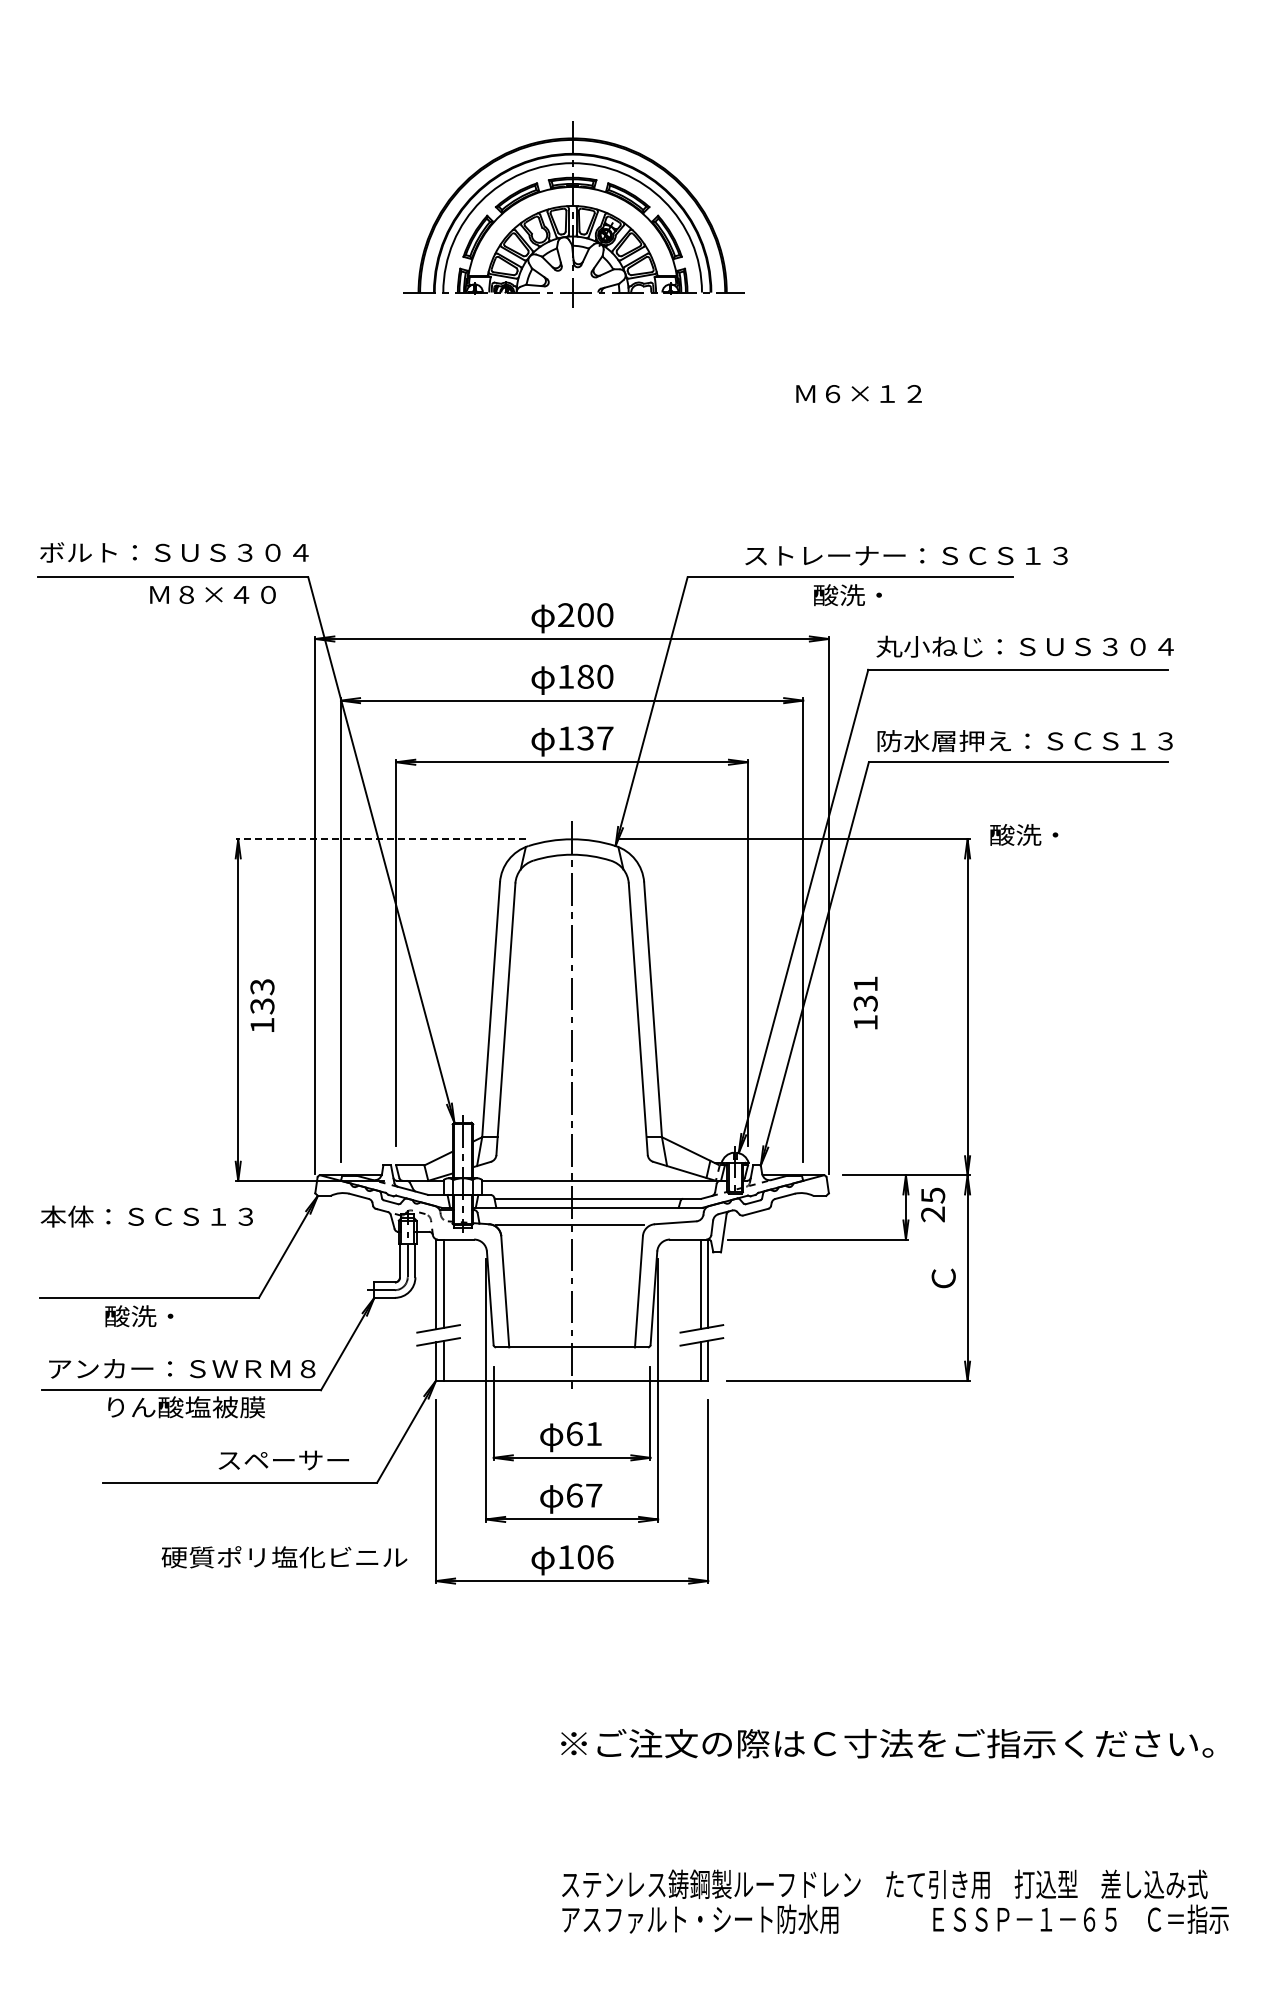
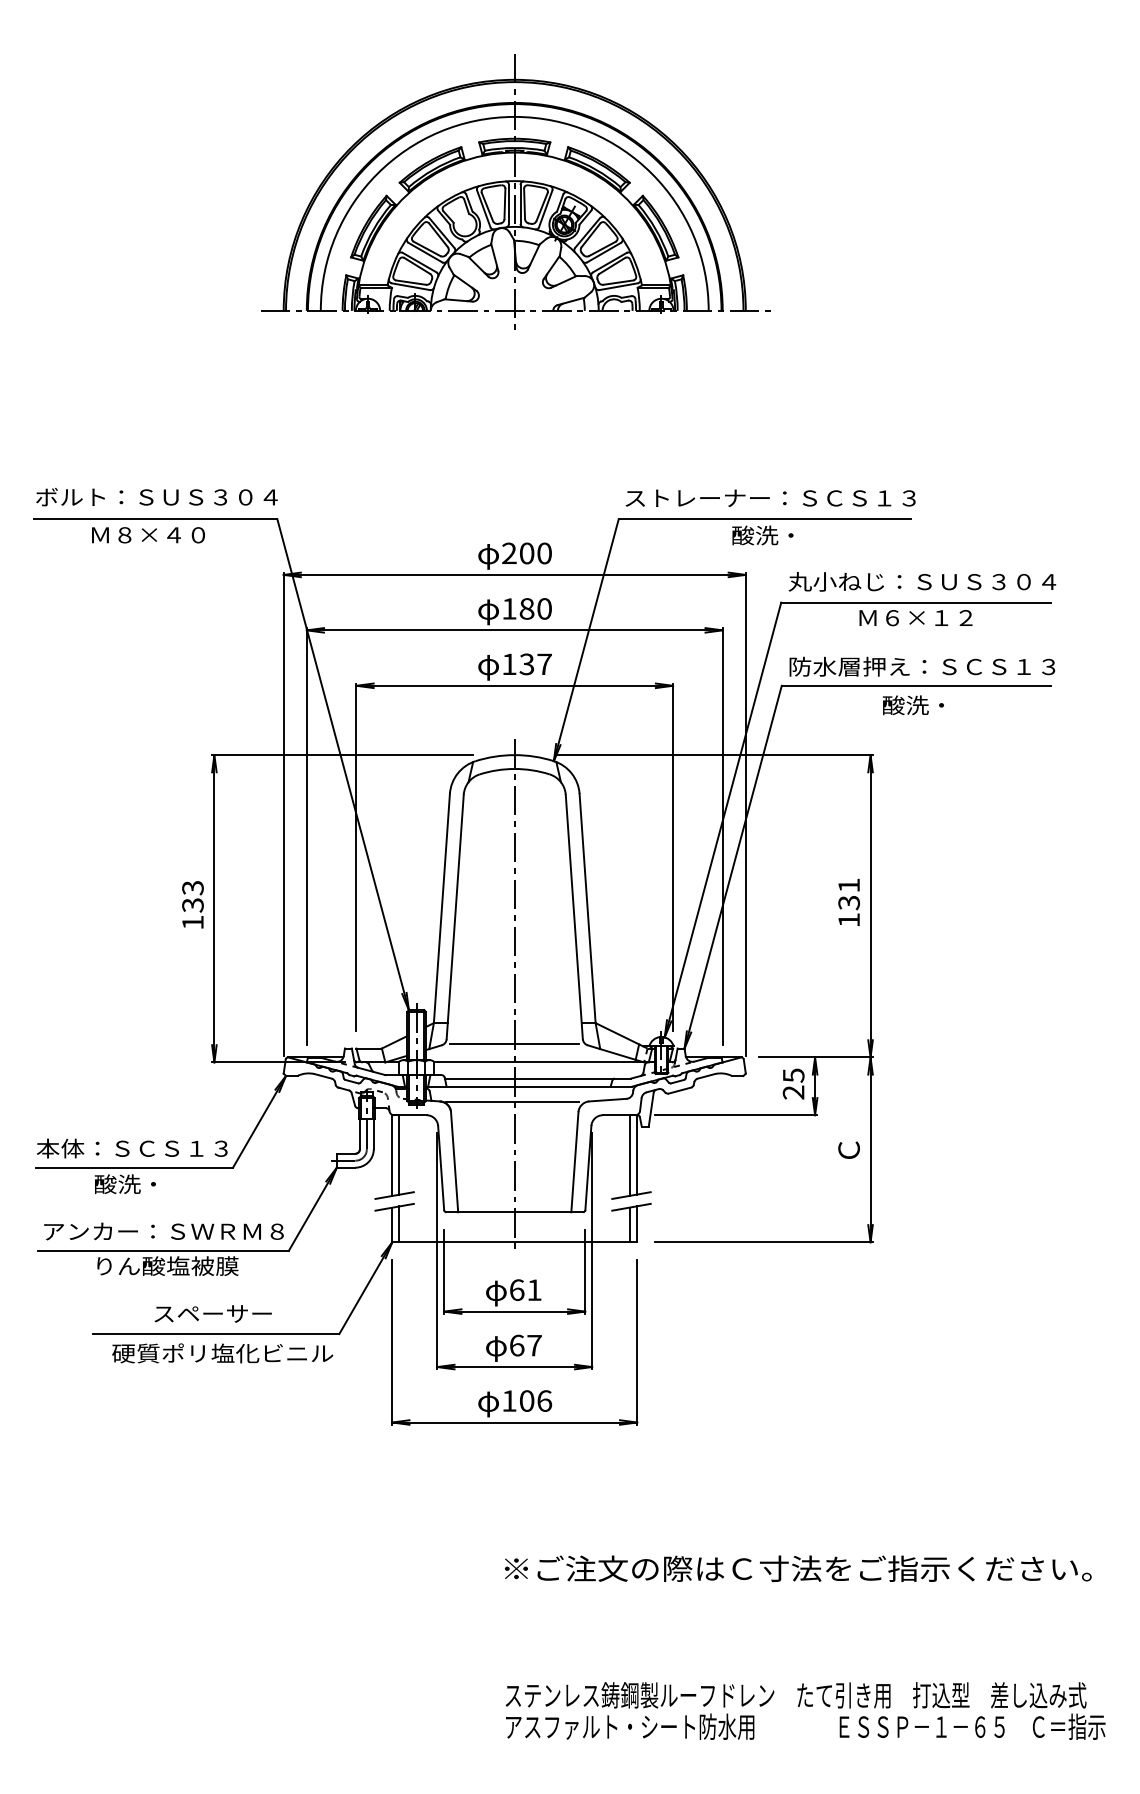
part: (573, 212) -> (516, 191), size x1.67
text: (858, 394) -> (915, 618), moved
text: (906, 555) -> (770, 497), moved
text: (212, 594) -> (148, 534), moved
text: (1024, 834) -> (913, 704), moved
line: (380, 839) -> (342, 755), dashed -> solid
text: (865, 1002) -> (848, 901), moved
text: (262, 1005) -> (193, 904), moved
line: (571, 1160) -> (514, 1044), added
text: (933, 1204) -> (794, 1083), moved
text: (146, 1216) -> (131, 1148), moved
text: (283, 1460) -> (212, 1314), moved
text: (284, 1557) -> (222, 1353), moved

